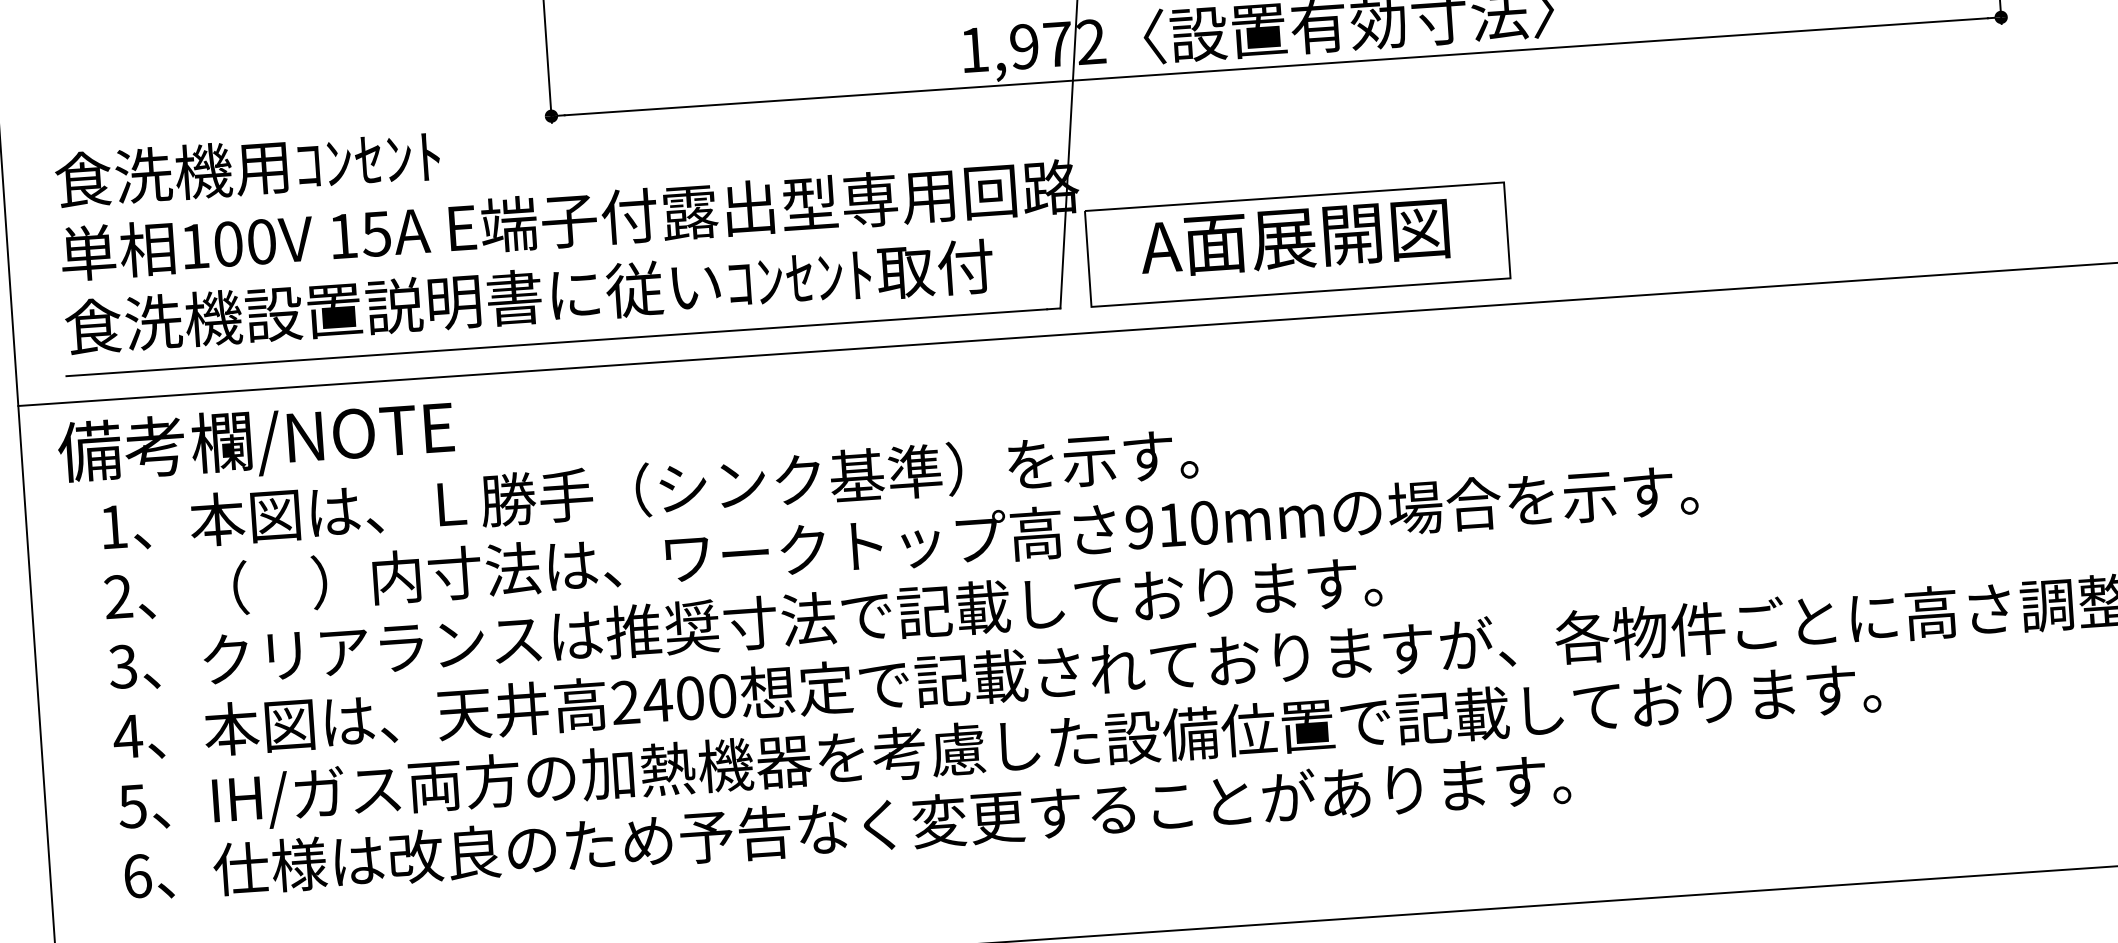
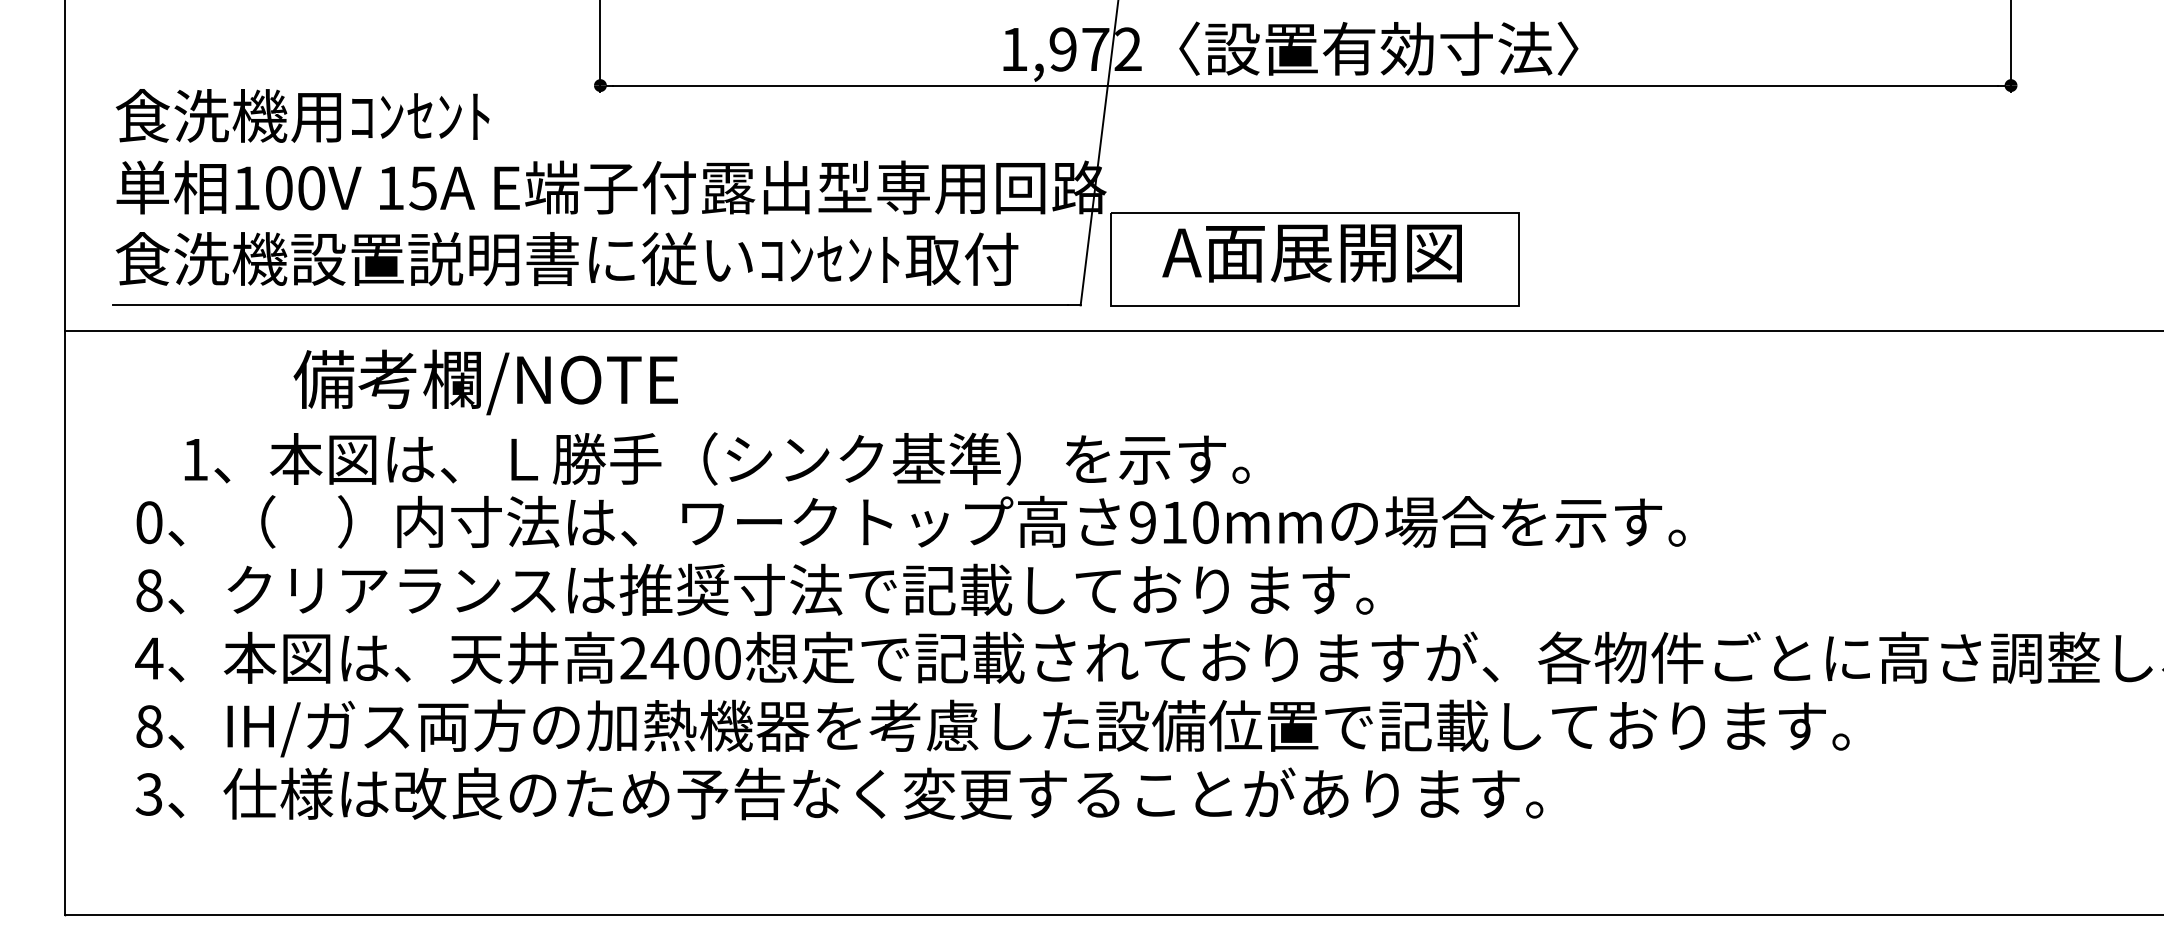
text: (255, 442) -> (485, 382), moved
text: (649, 489) -> (716, 458), moved
text: (118, 596) -> (149, 522), 2 -> 0
text: (122, 666) -> (148, 590), 3 -> 8
text: (131, 806) -> (148, 726), 5 -> 8
text: (136, 876) -> (148, 794), 6 -> 3

